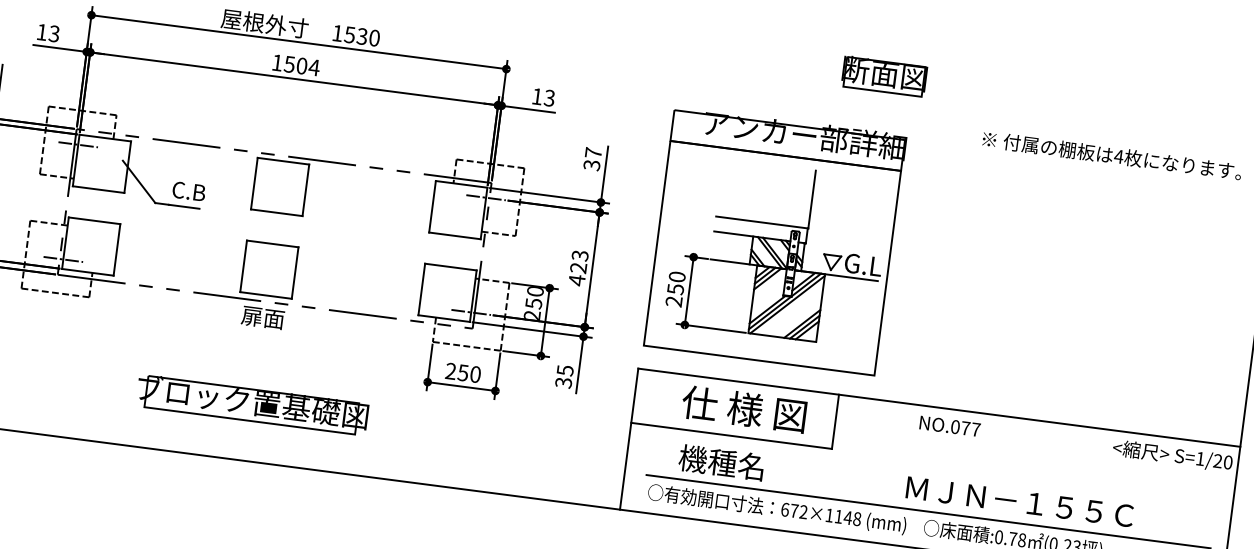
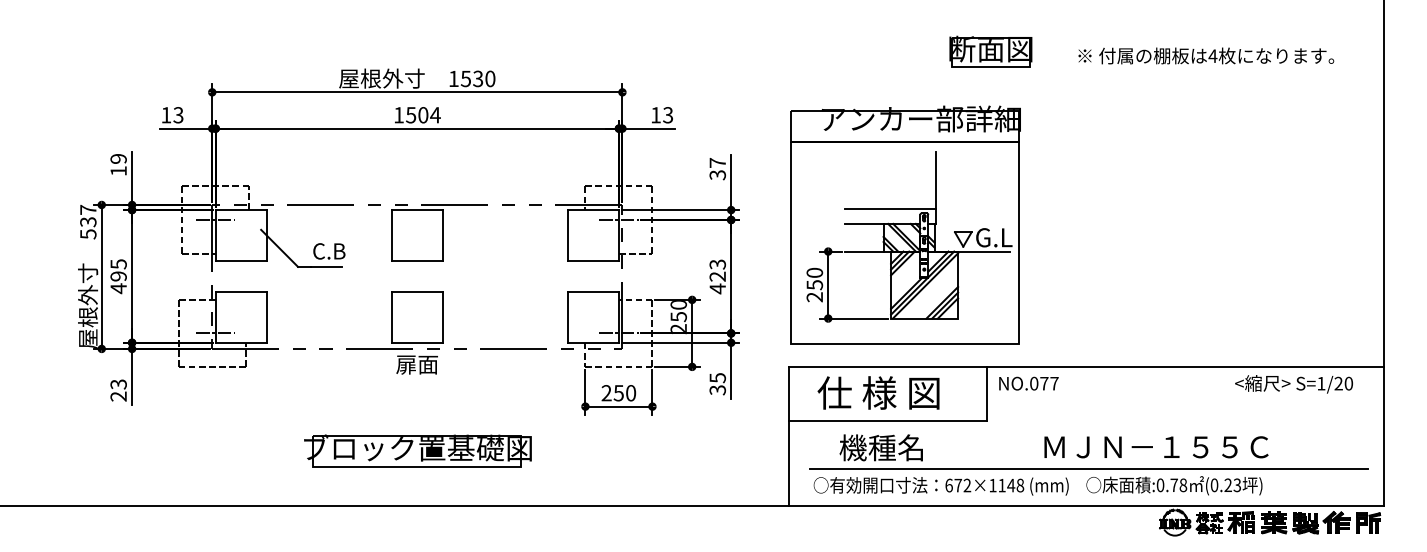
text: (1112, 155) -> (1206, 55), moved
text: (744, 408) -> (878, 392), moved
text: (949, 426) -> (1028, 383), moved
text: (1172, 456) -> (1293, 384), moved
text: (1020, 502) -> (1156, 447), moved

